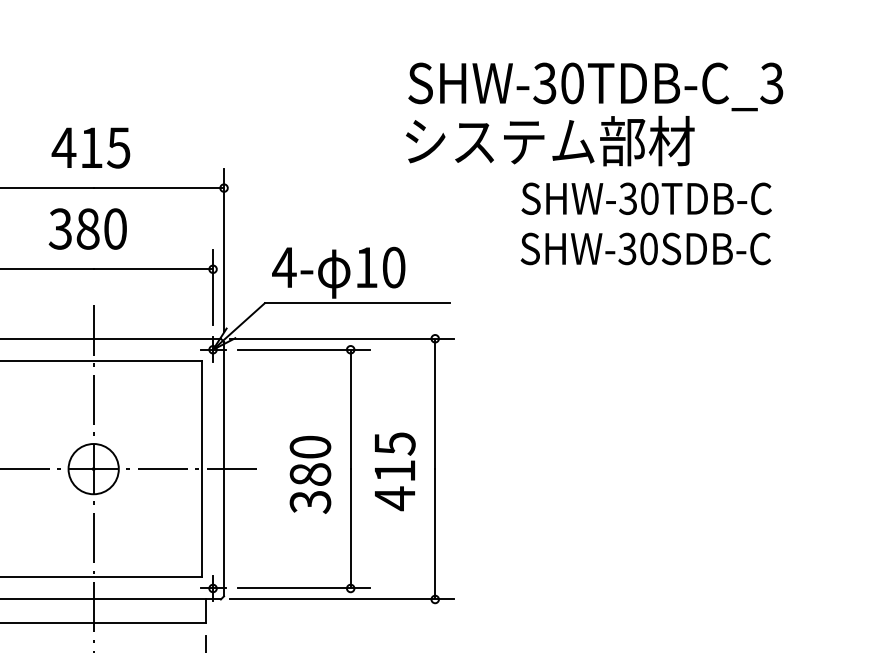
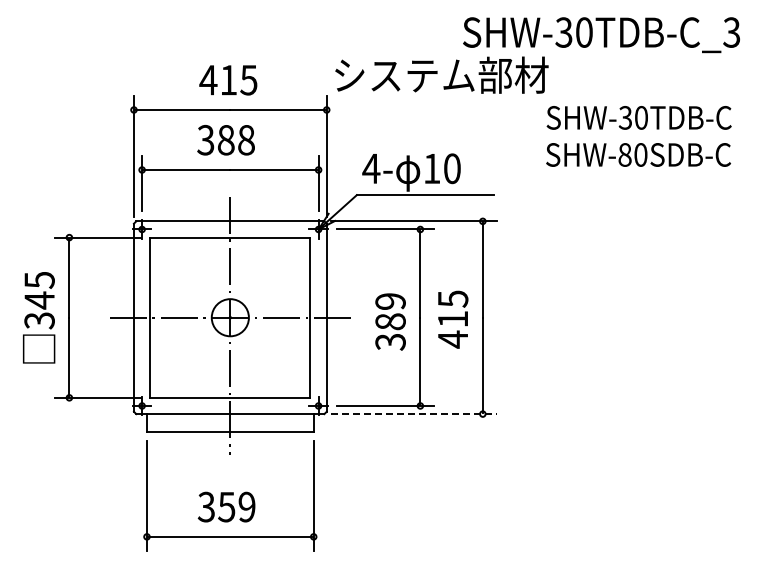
text: (549, 140) -> (441, 74), moved
text: (115, 229) -> (246, 140), 380 -> 388
text: (626, 248) -> (624, 154), SHW-30SDB-C -> SHW-80SDB-C
text: (310, 447) -> (390, 301), 380 -> 389
line: (342, 600) -> (414, 414), solid -> dashed

